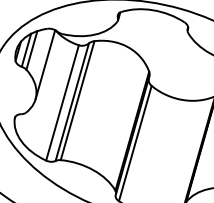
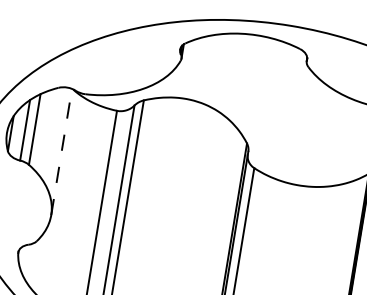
line: (45, 64) -> (61, 151), solid -> dashed

